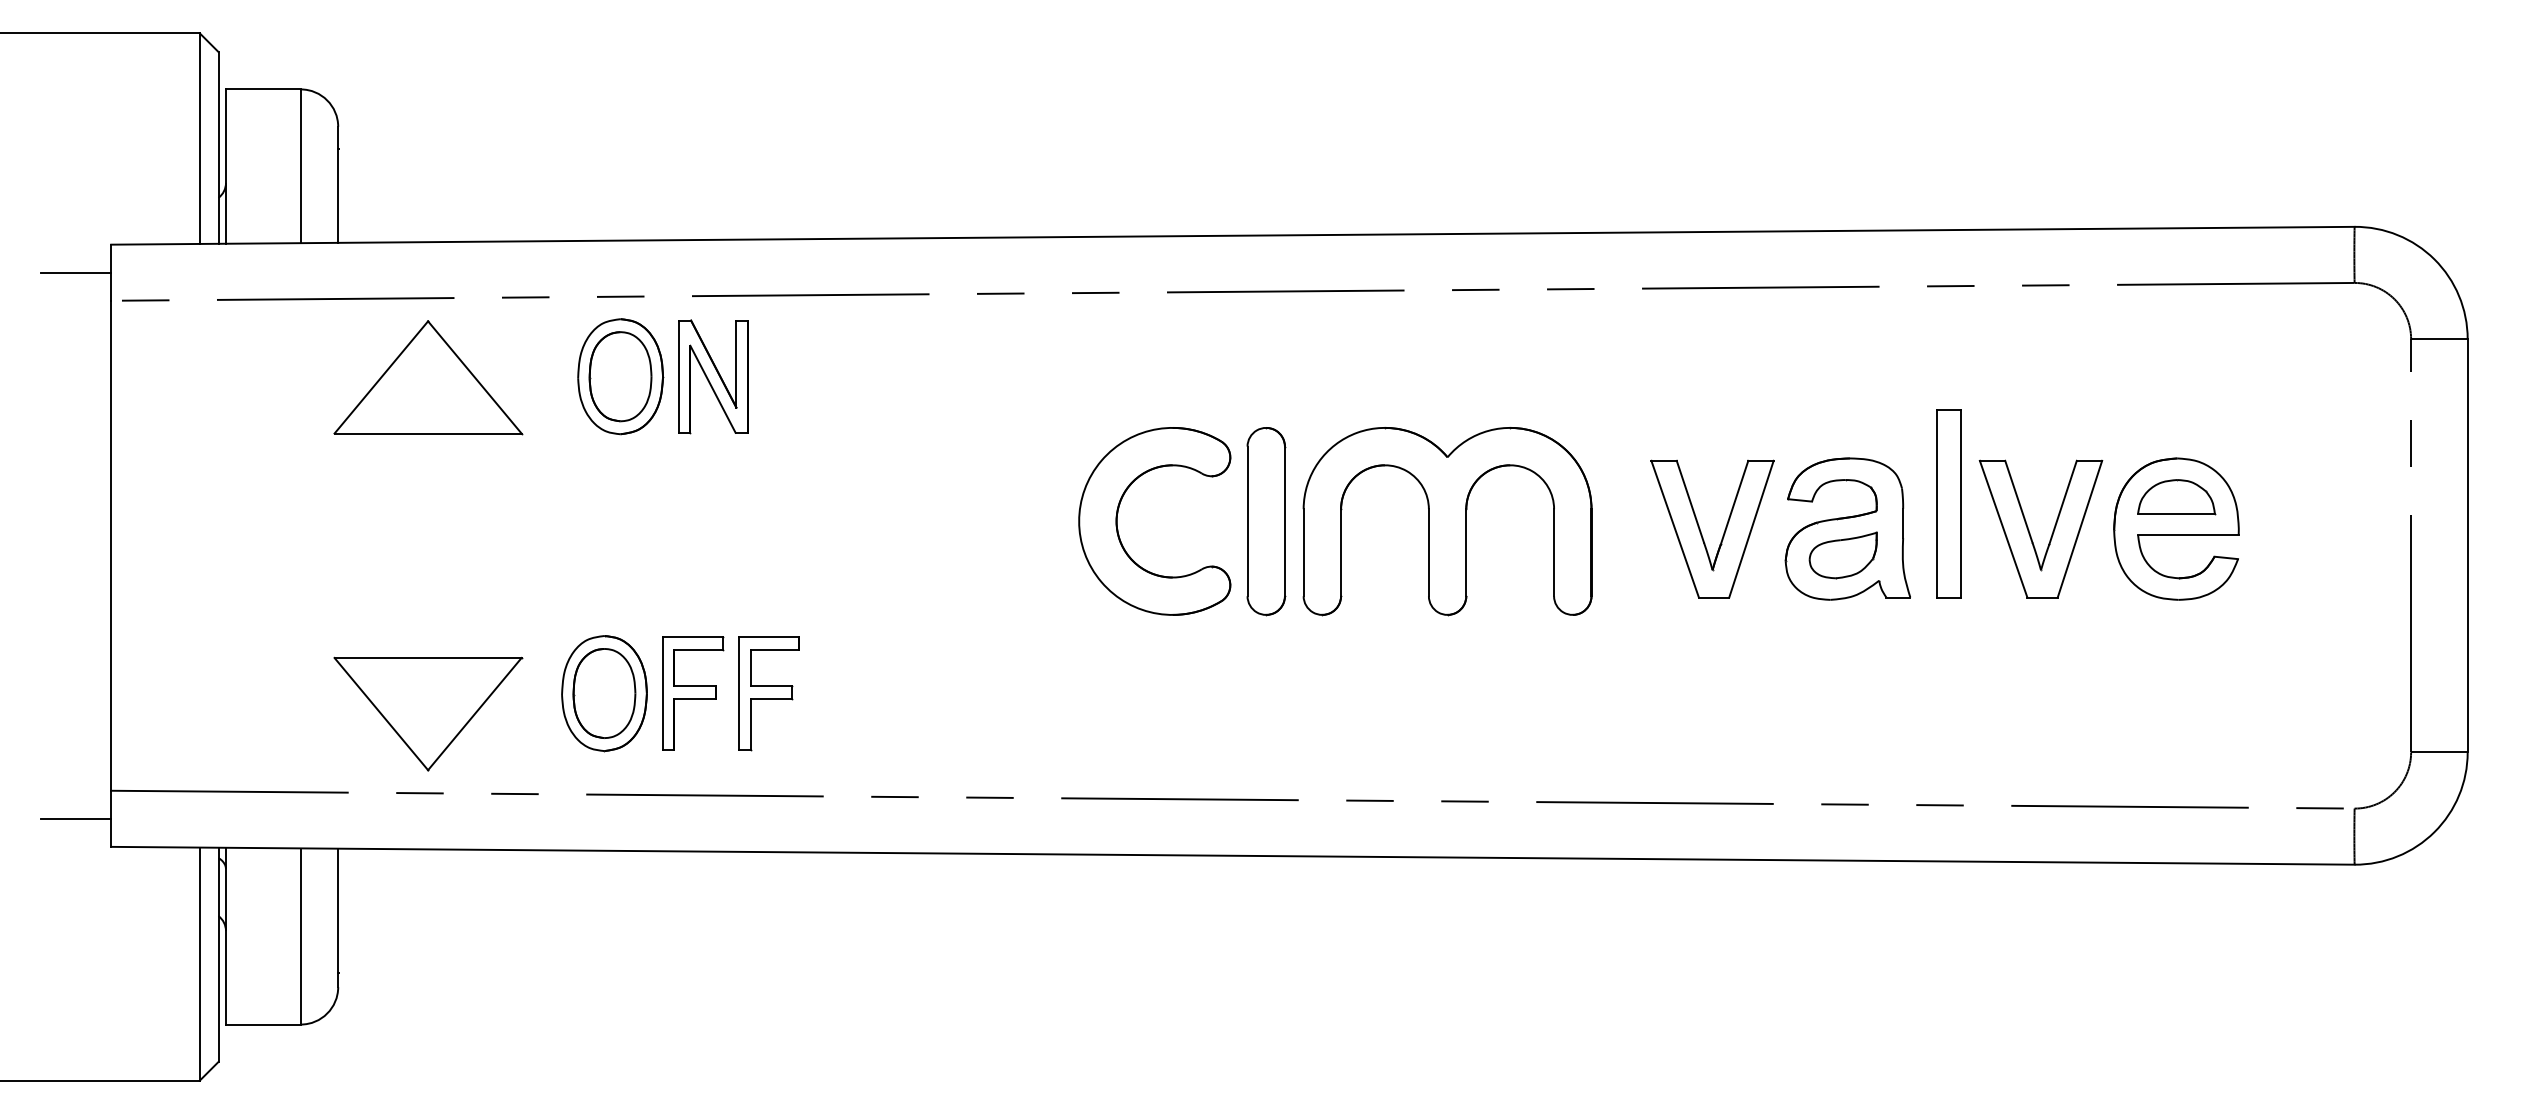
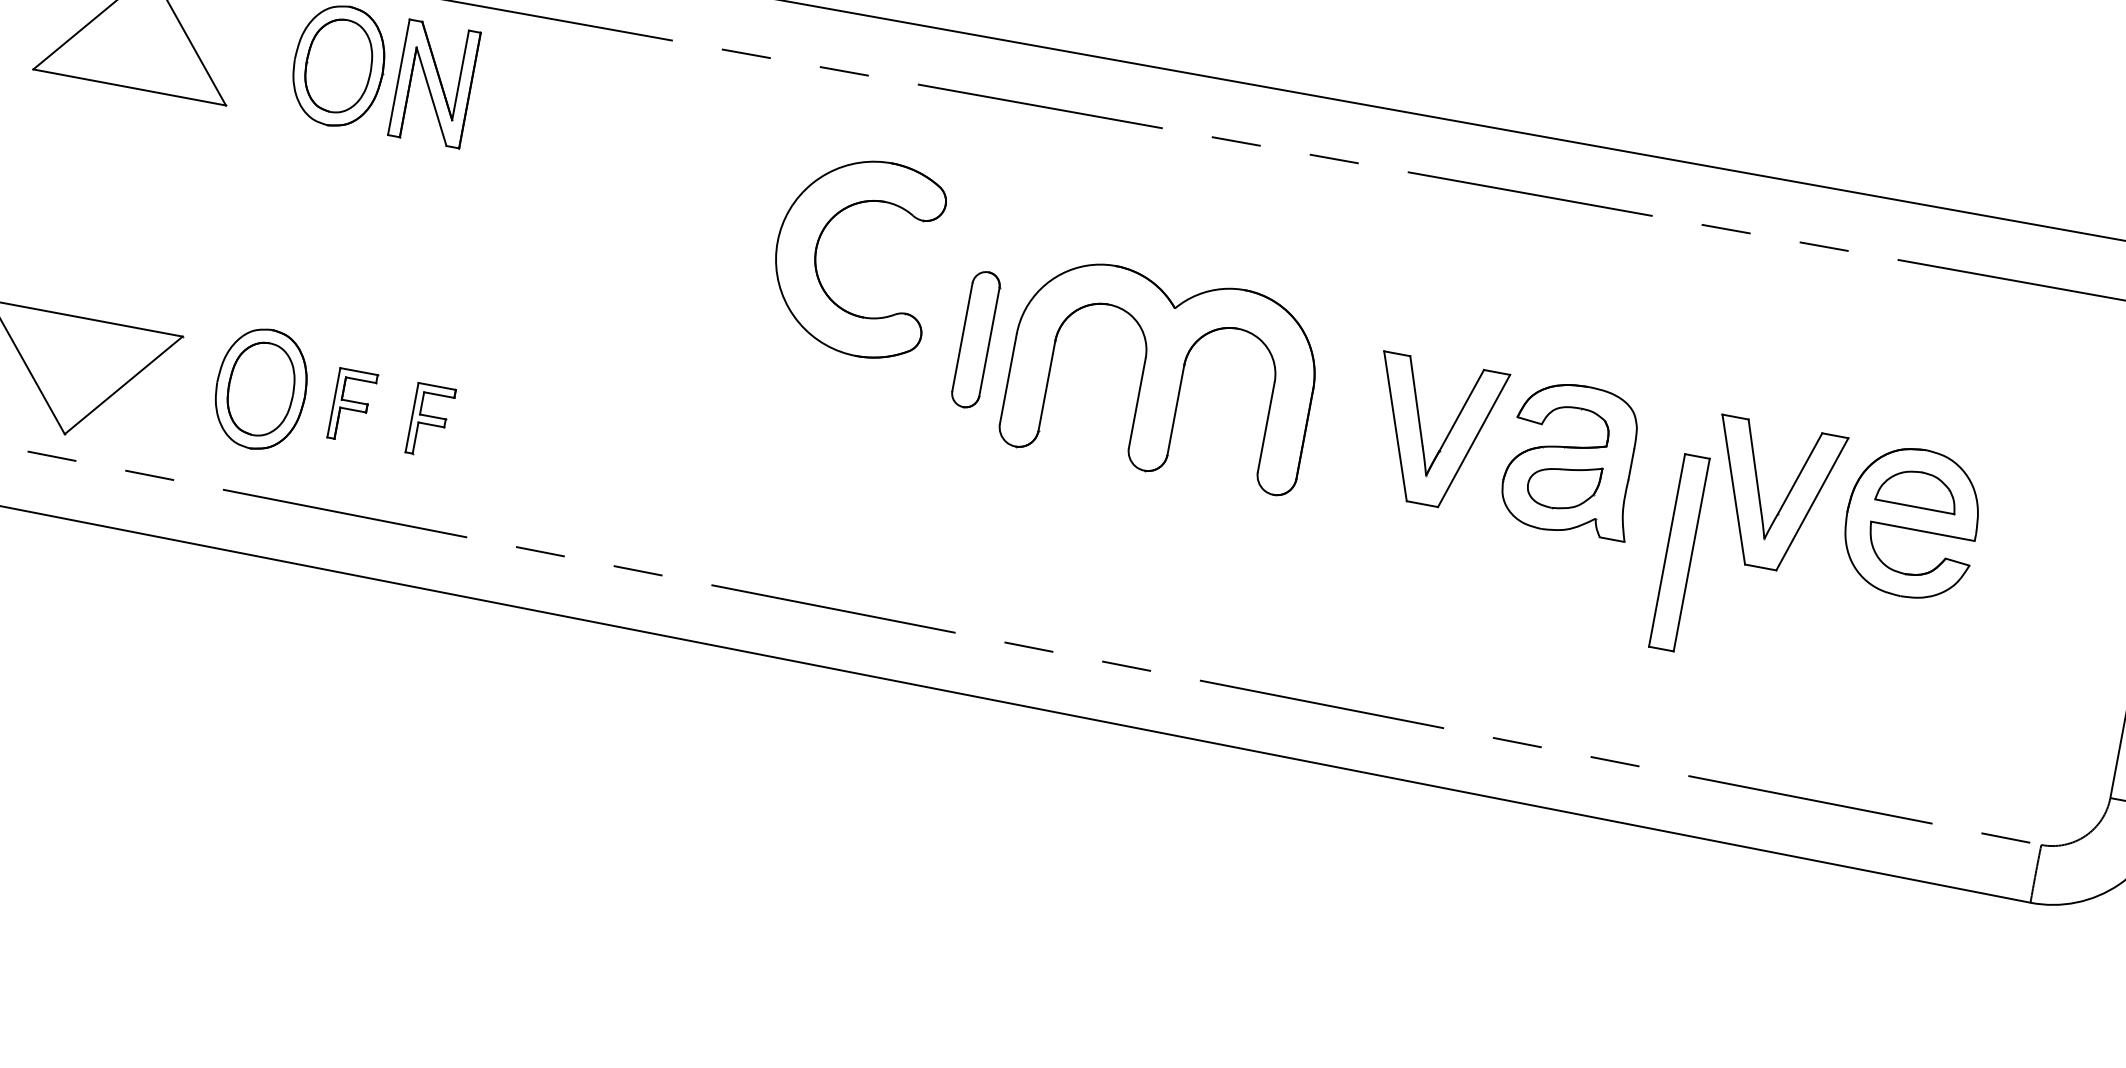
part: (1948, 503) -> (1679, 552), moved
part: (1118, 513) -> (819, 241), moved
part: (1266, 521) -> (976, 339), size x0.7
part: (693, 693) -> (352, 406), size x0.6
part: (768, 693) -> (430, 420), size x0.6

